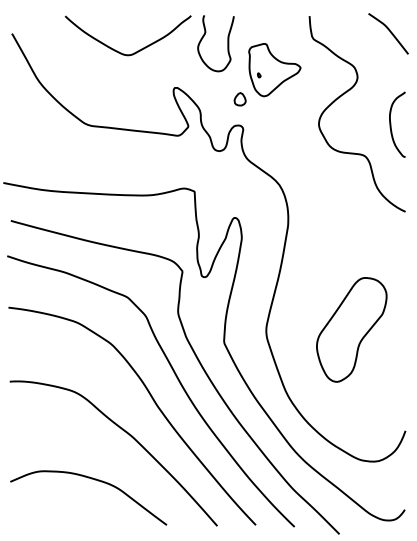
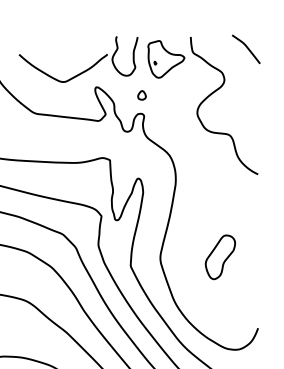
curve: (119, 51) -> (57, 79), moved
part: (274, 70) -> (166, 59), moved
curve: (391, 124) -> (248, 113), removed
part: (351, 329) -> (220, 257), size x0.6

